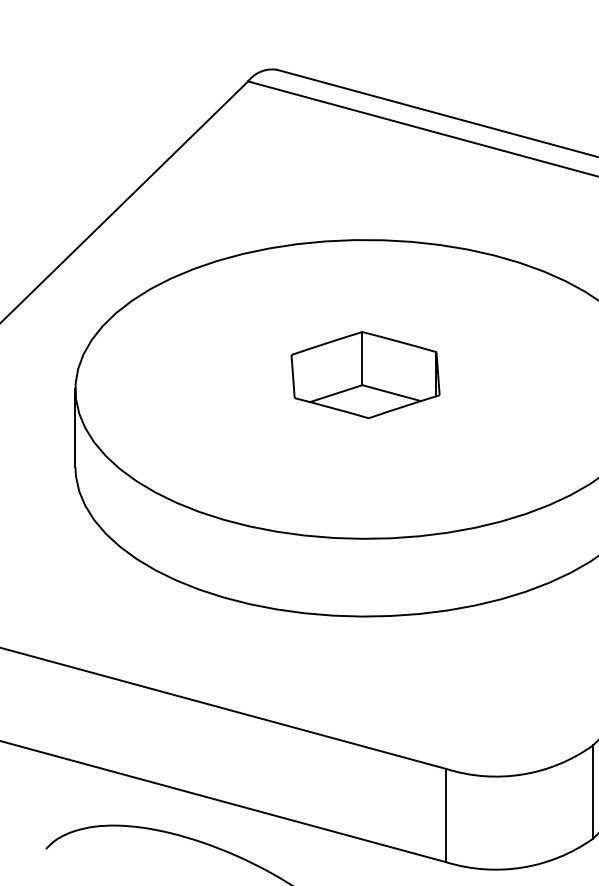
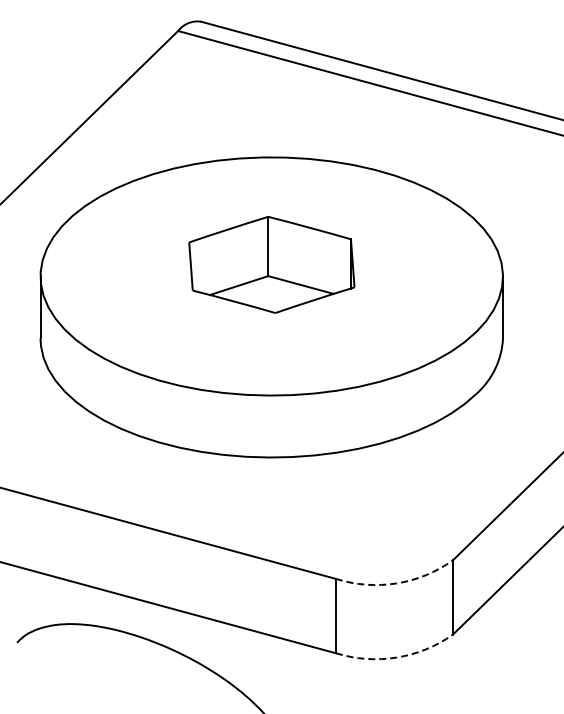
part: (365, 375) -> (271, 265), size x1.4
arc: (522, 774) -> (396, 583), solid -> dashed
arc: (522, 867) -> (396, 657), solid -> dashed

